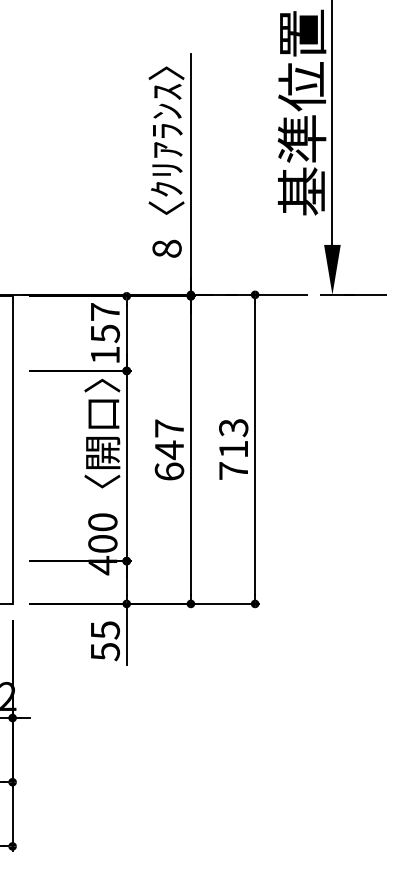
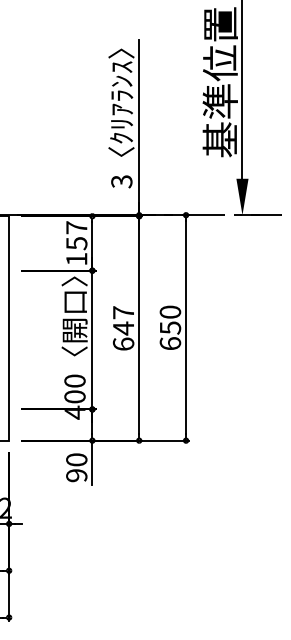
text: (166, 248) -> (121, 181), 8 -> 3
text: (233, 448) -> (170, 327), 713 -> 650
text: (104, 641) -> (76, 468), 55 -> 90

